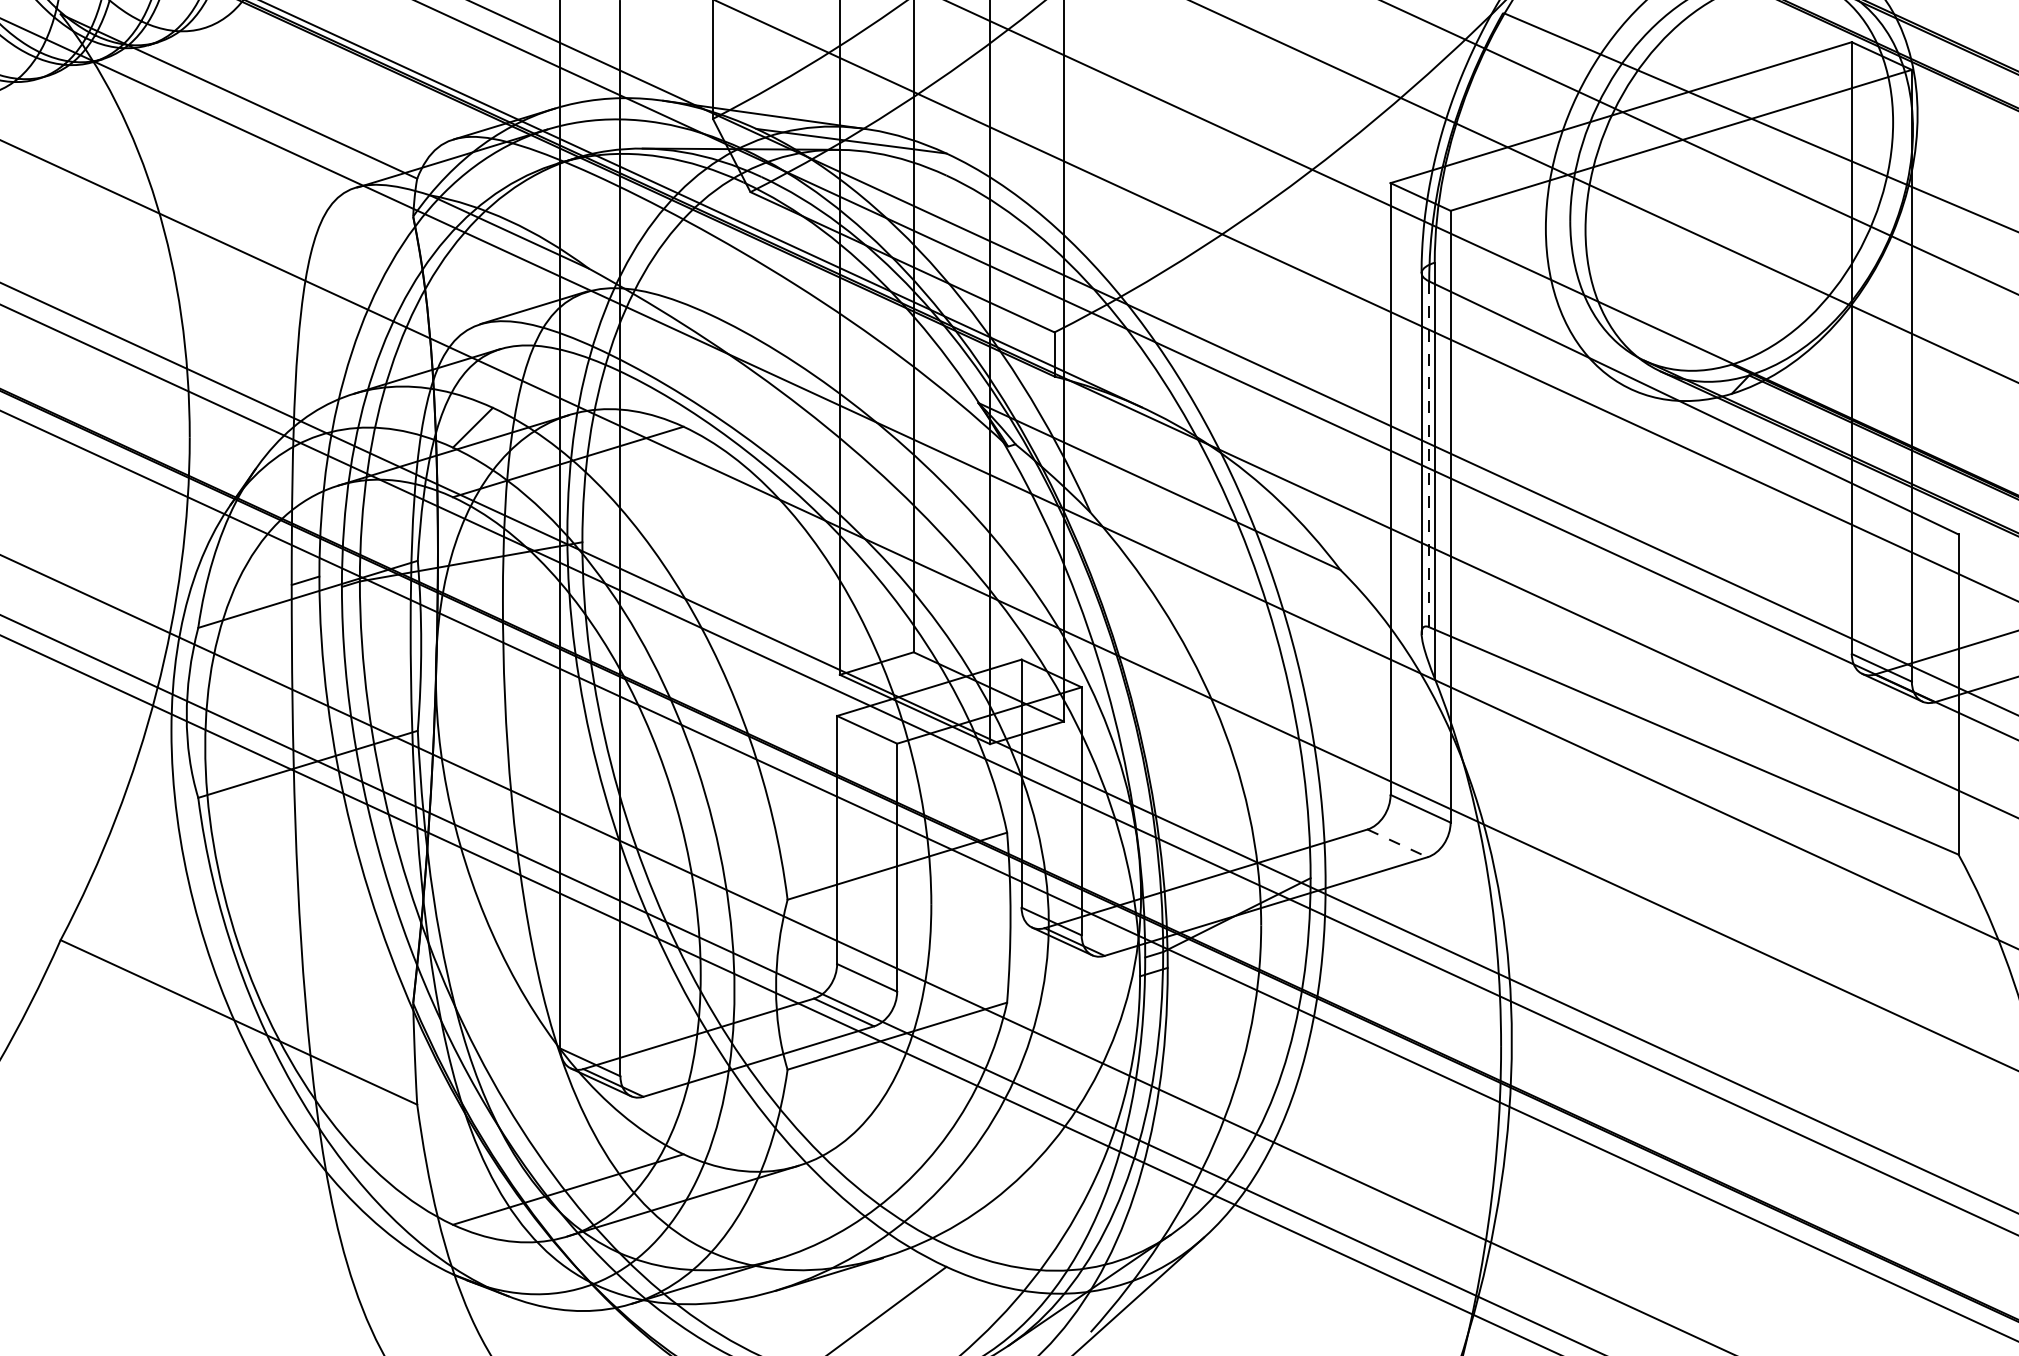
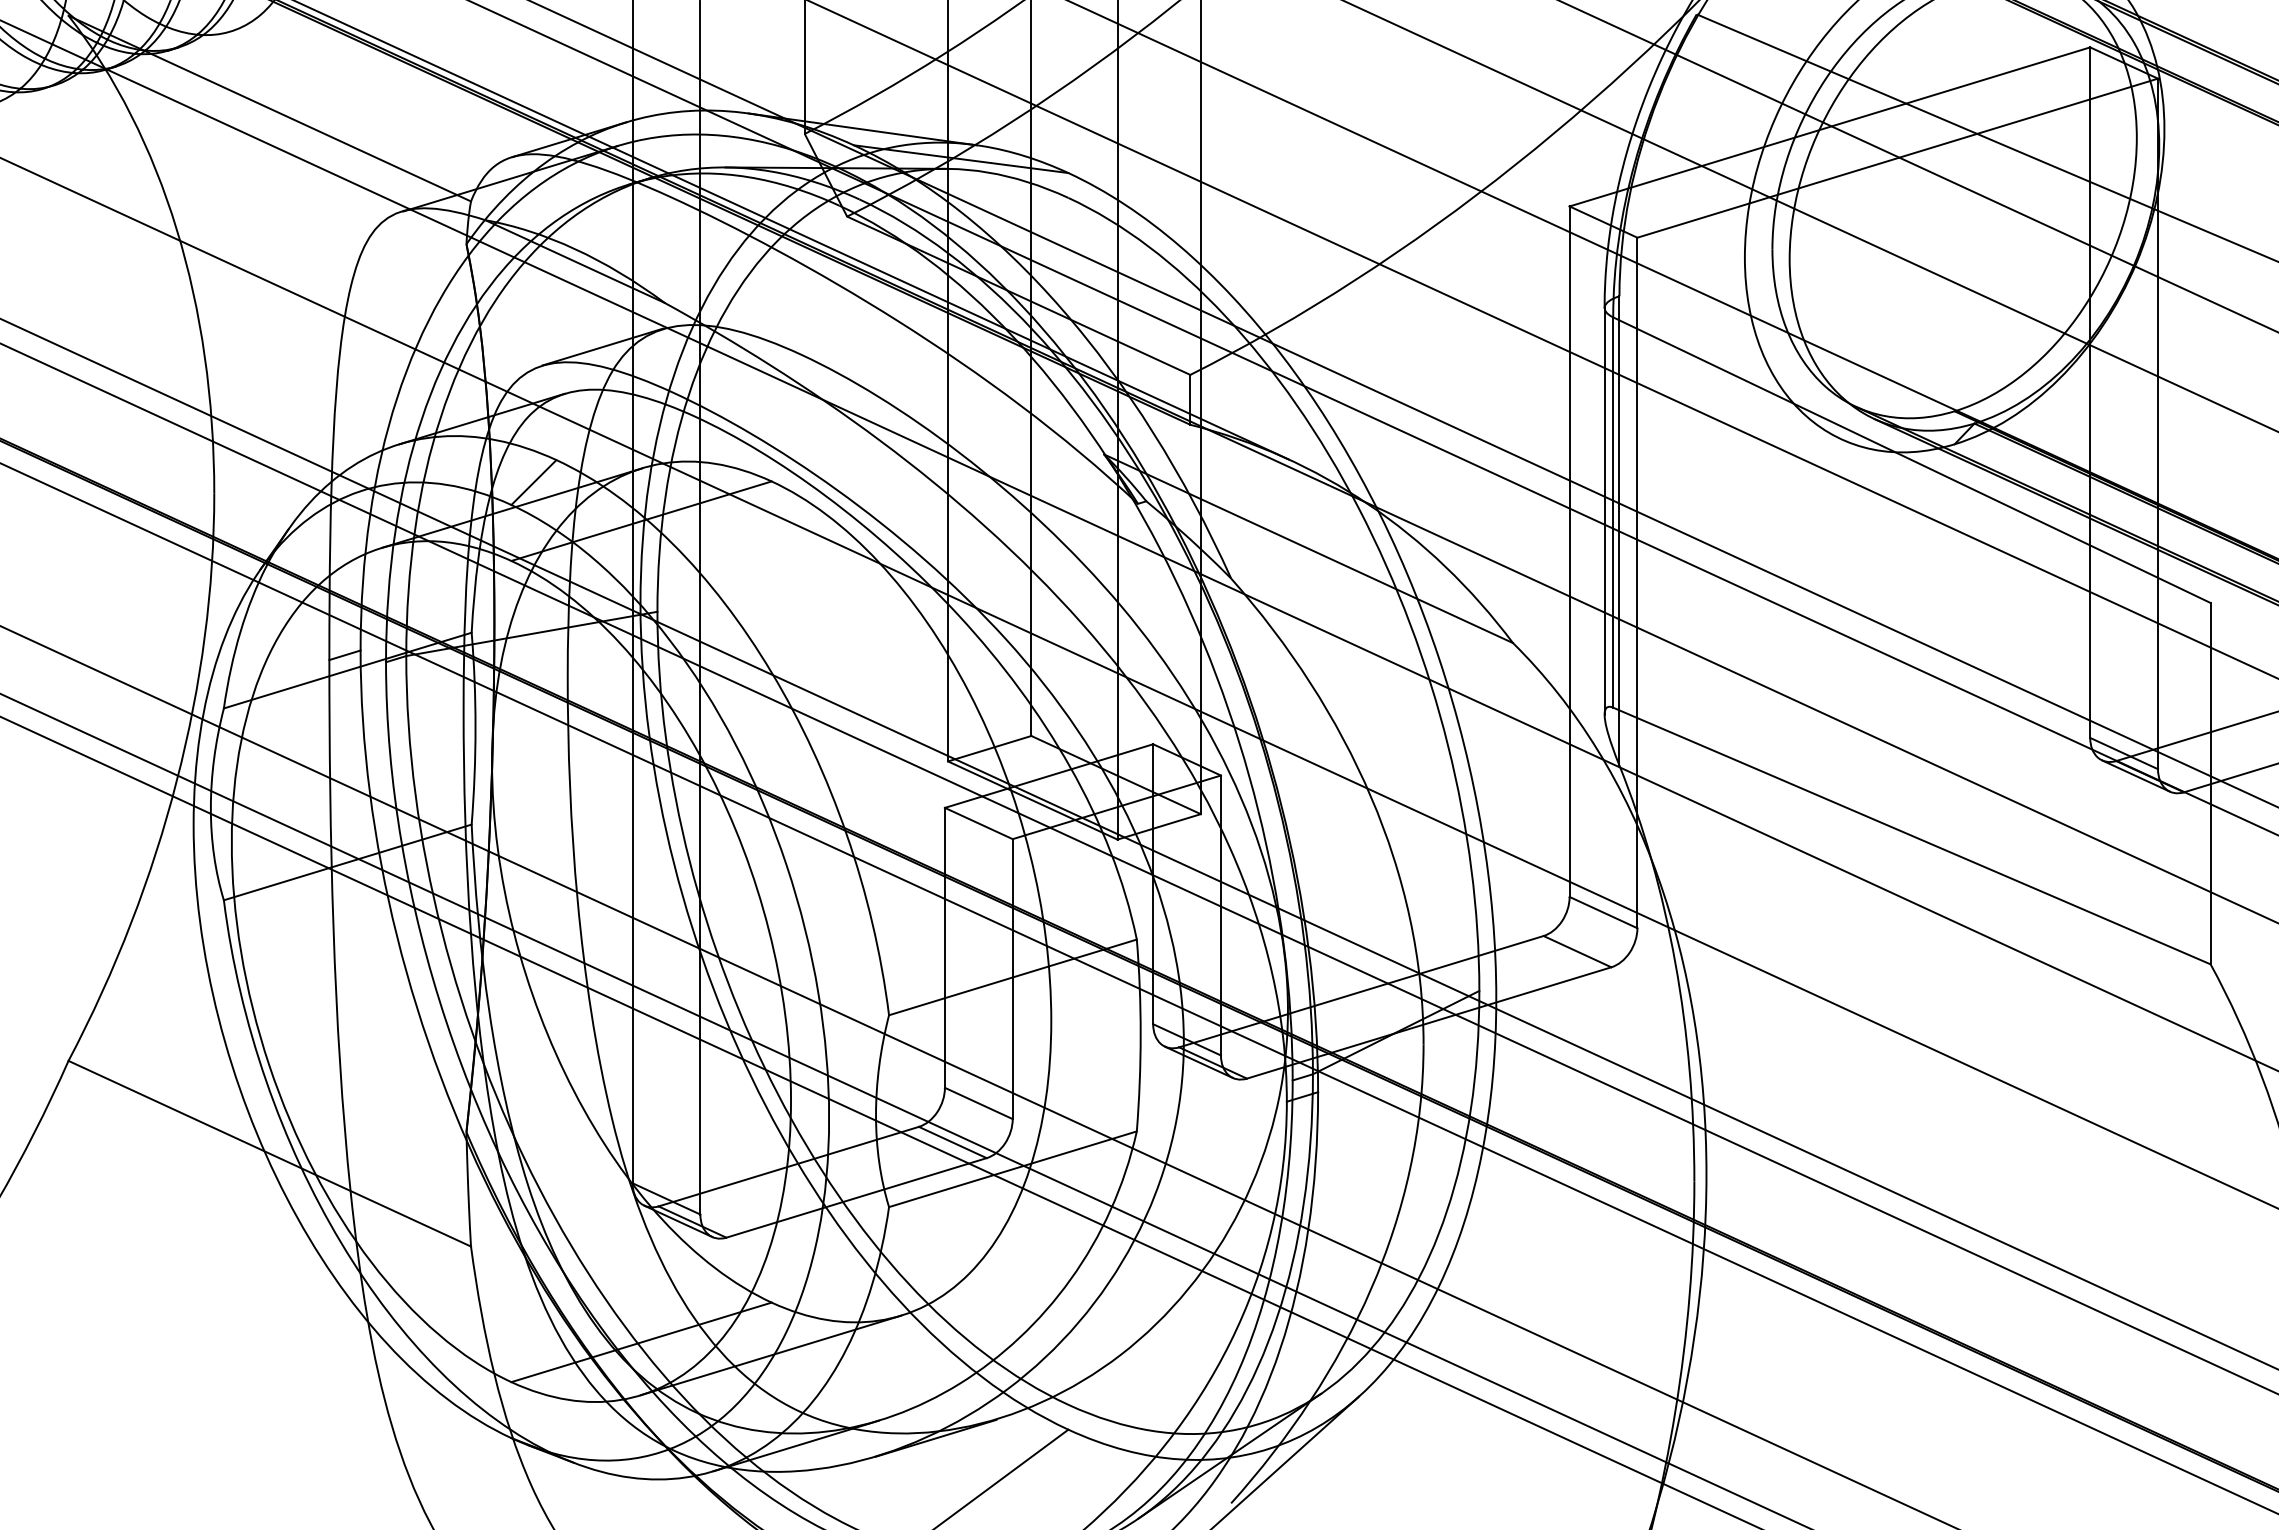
line: (1429, 454) -> (1613, 512), dashed -> solid
line: (1397, 843) -> (1577, 951), dashed -> solid

